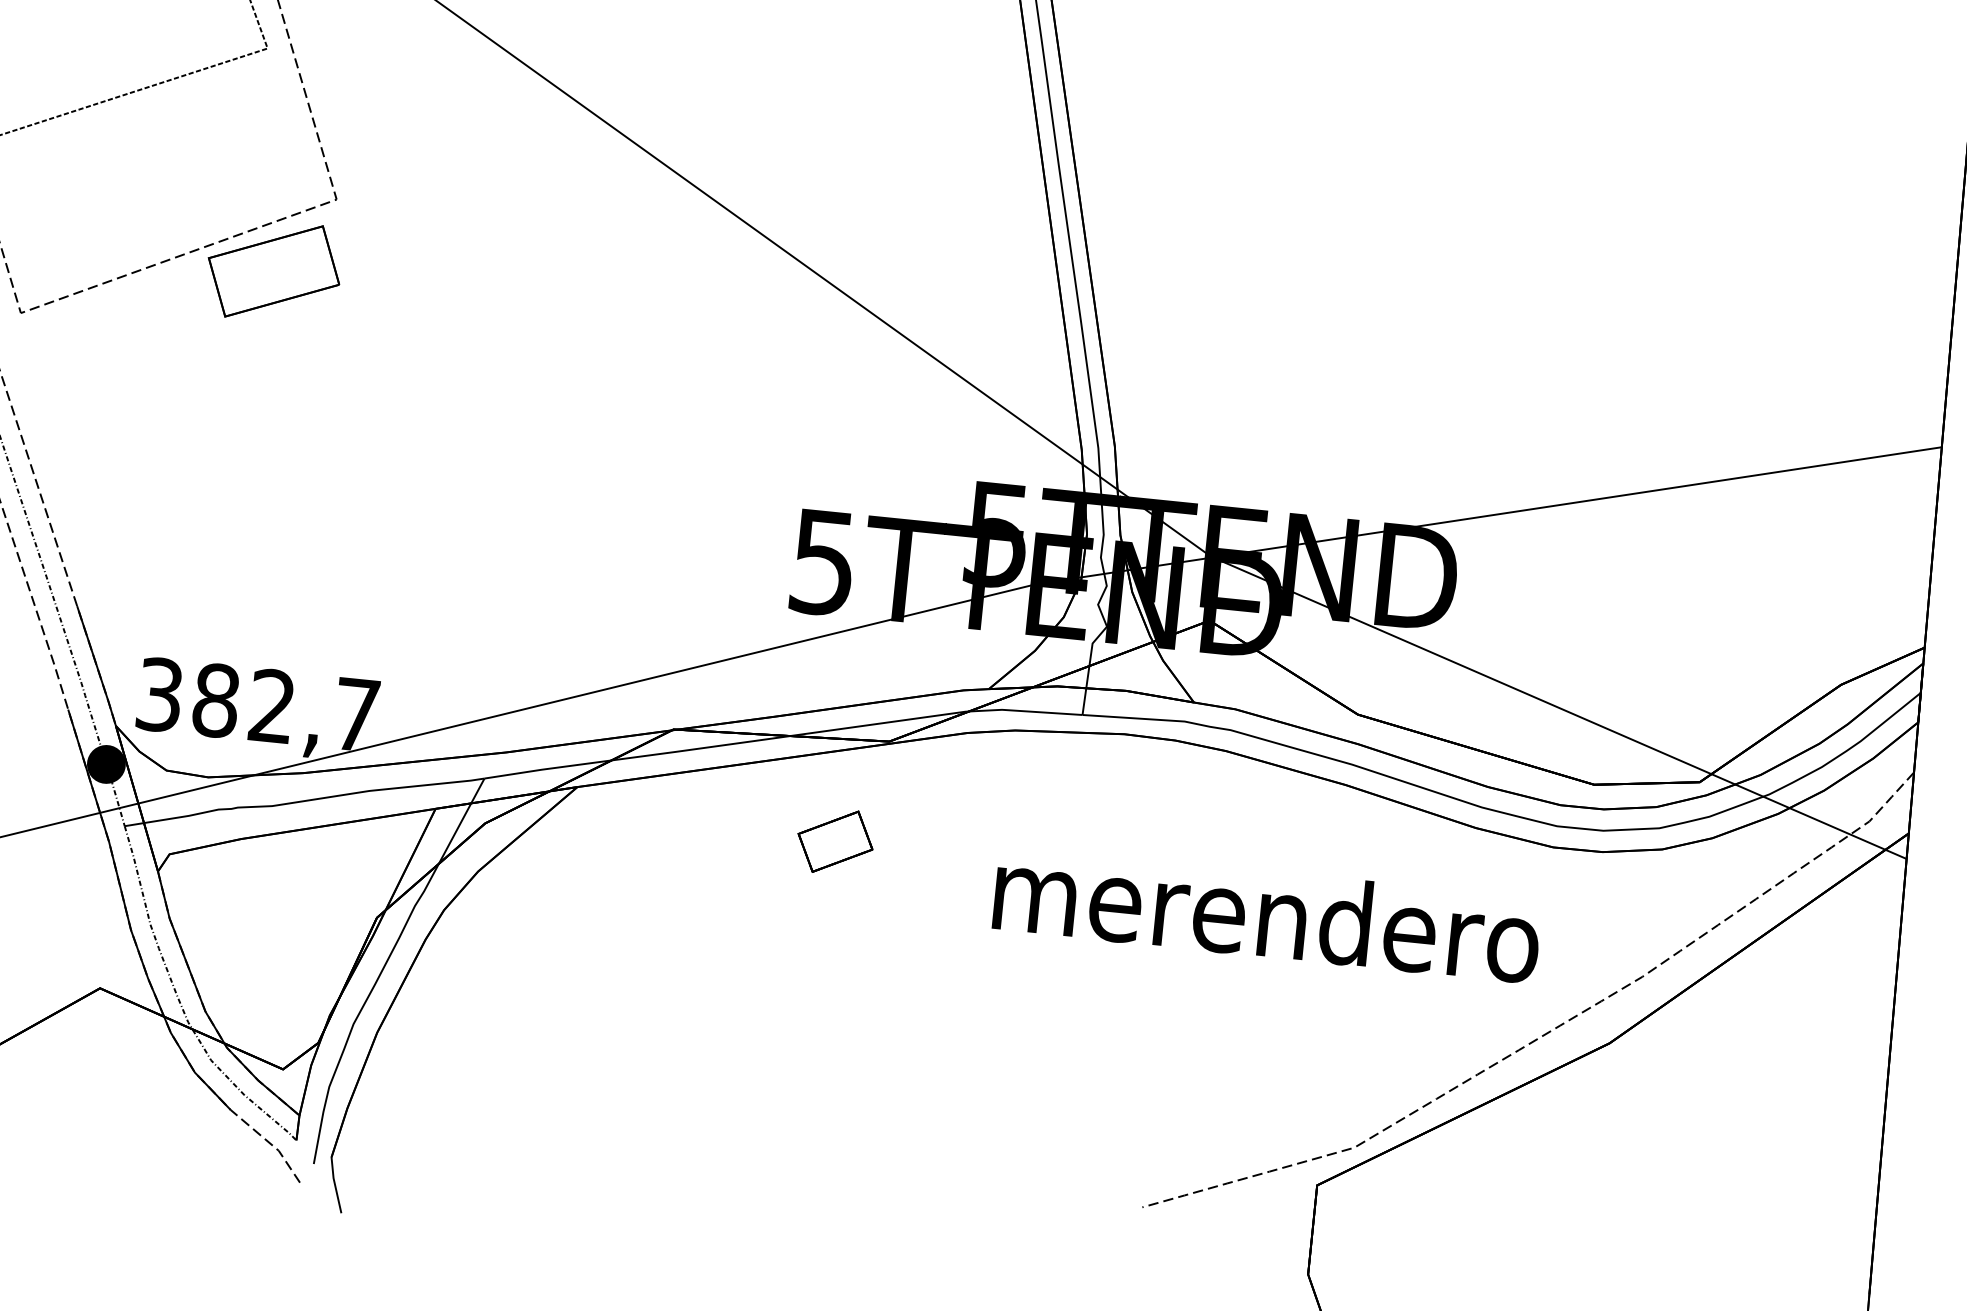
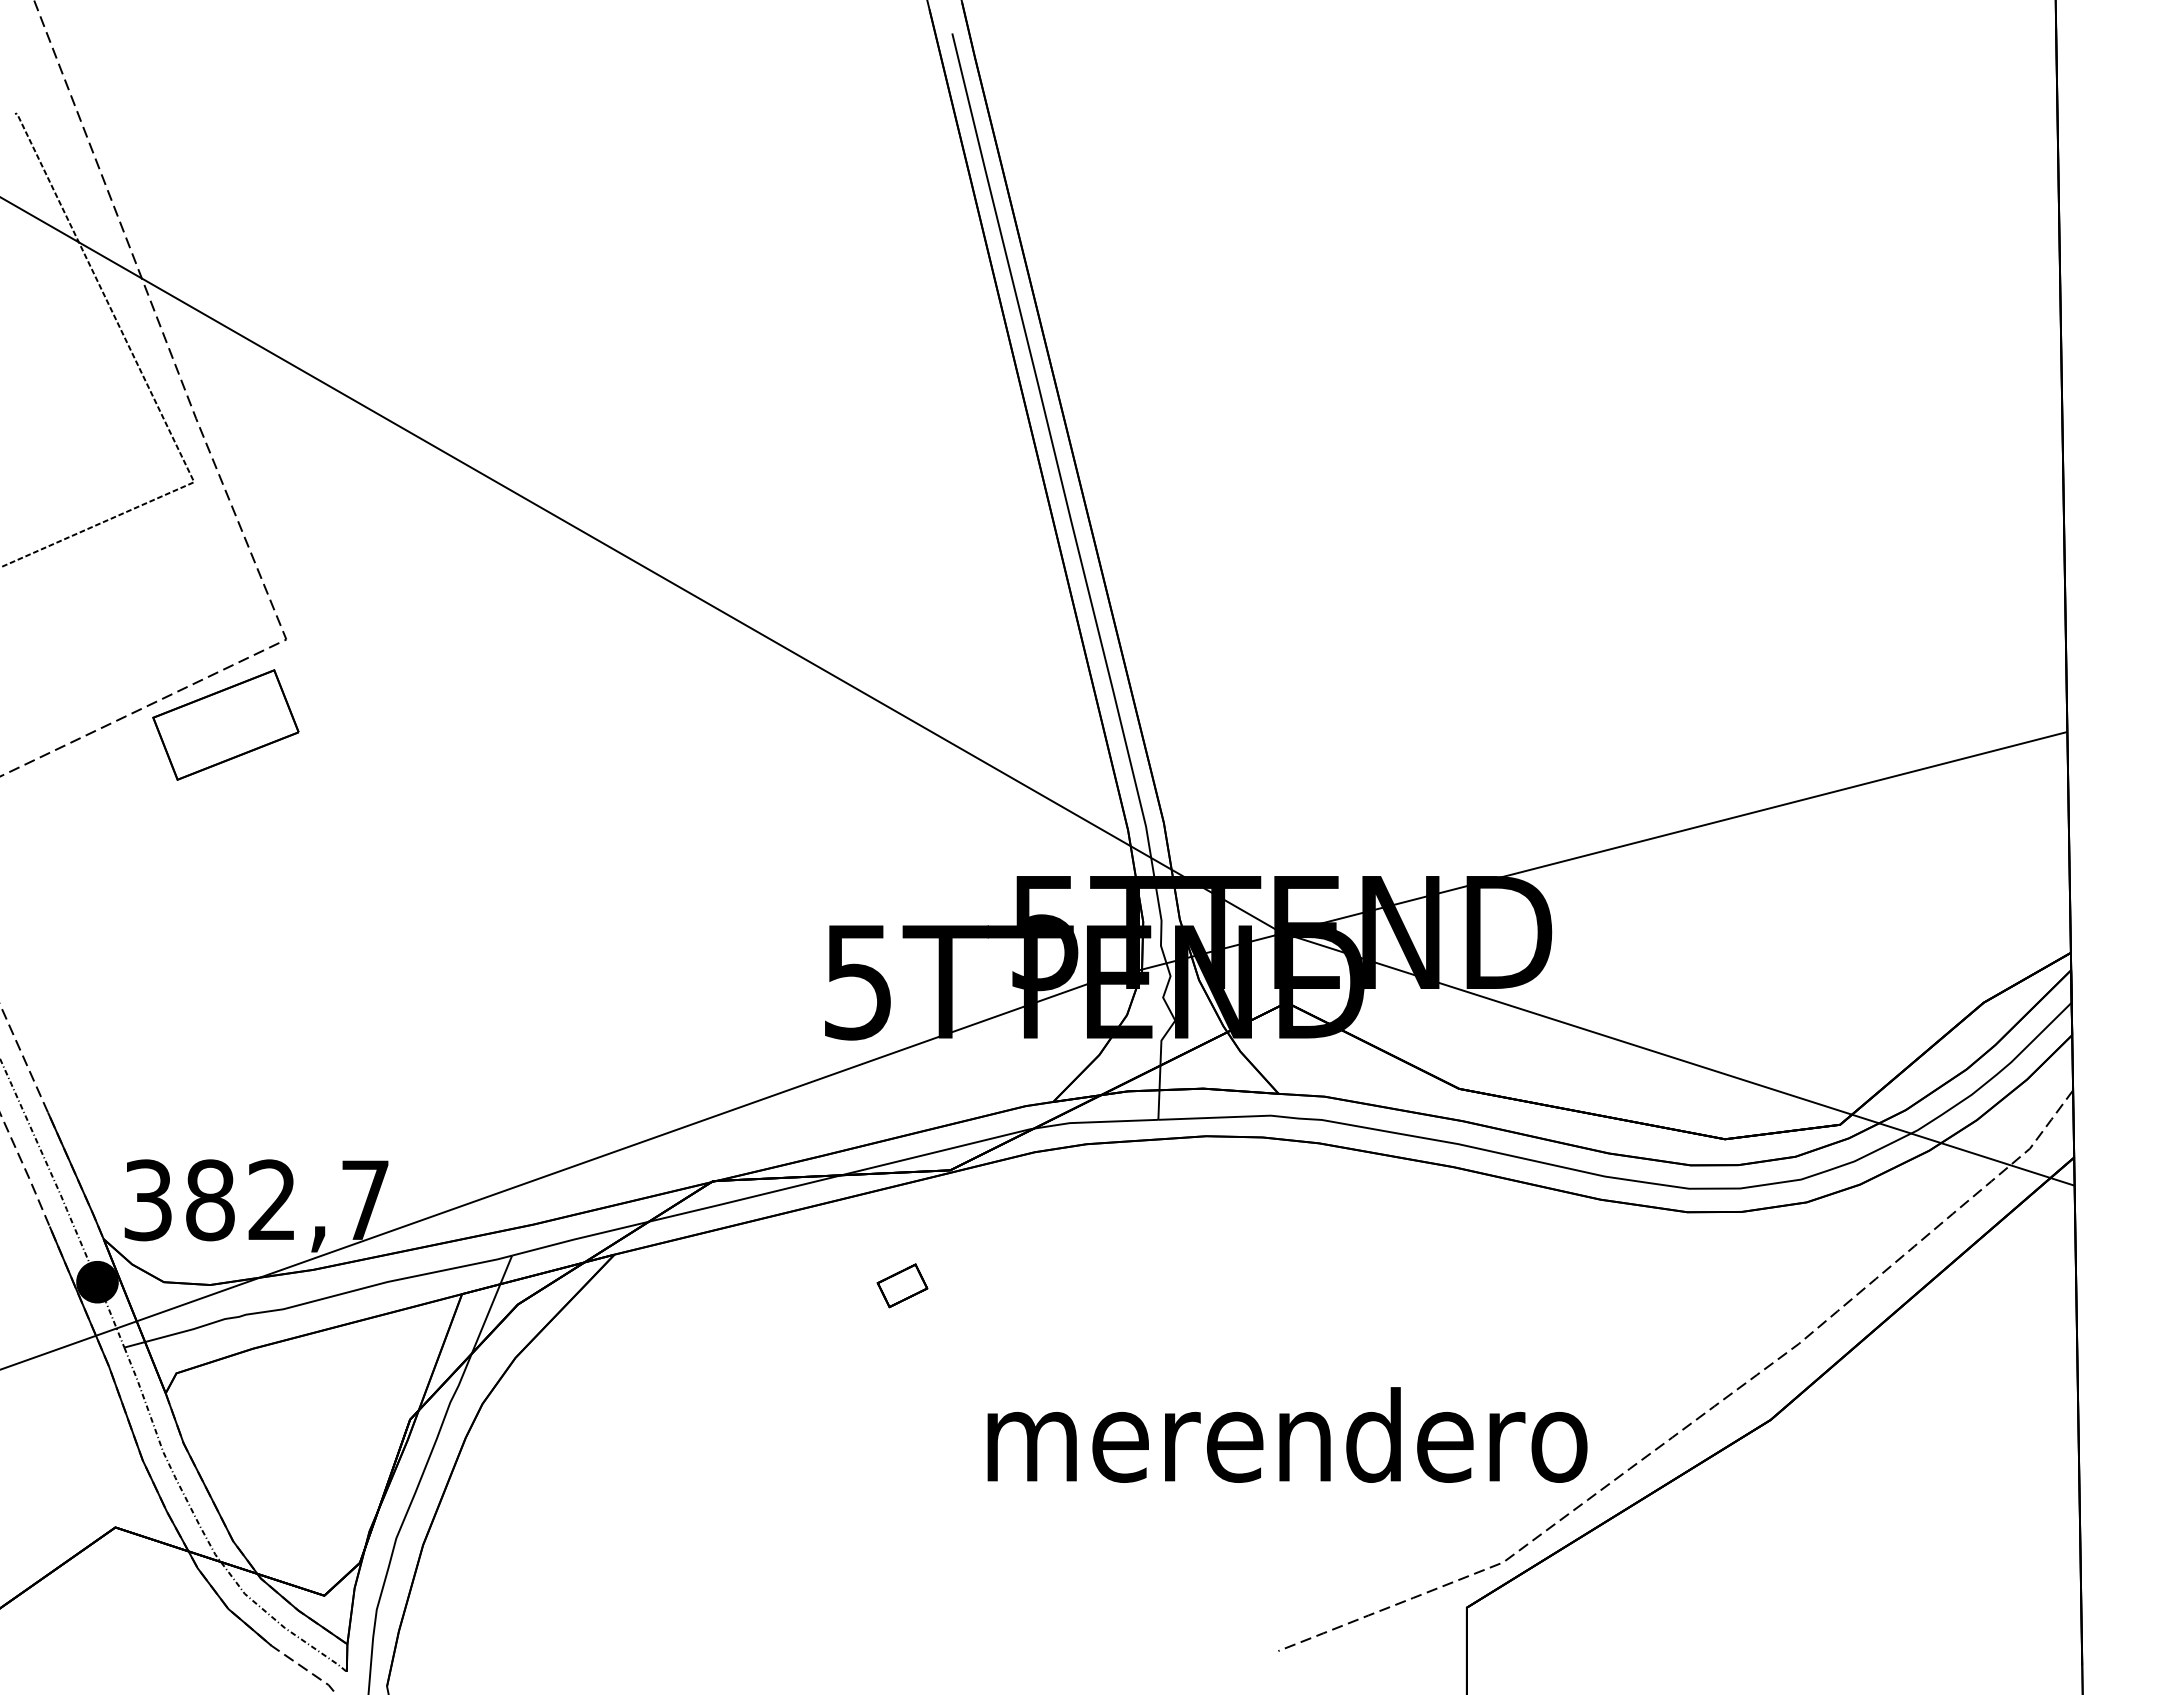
part: (835, 841) -> (902, 1285), size x0.6
text: (1267, 913) -> (1287, 1434), moved

